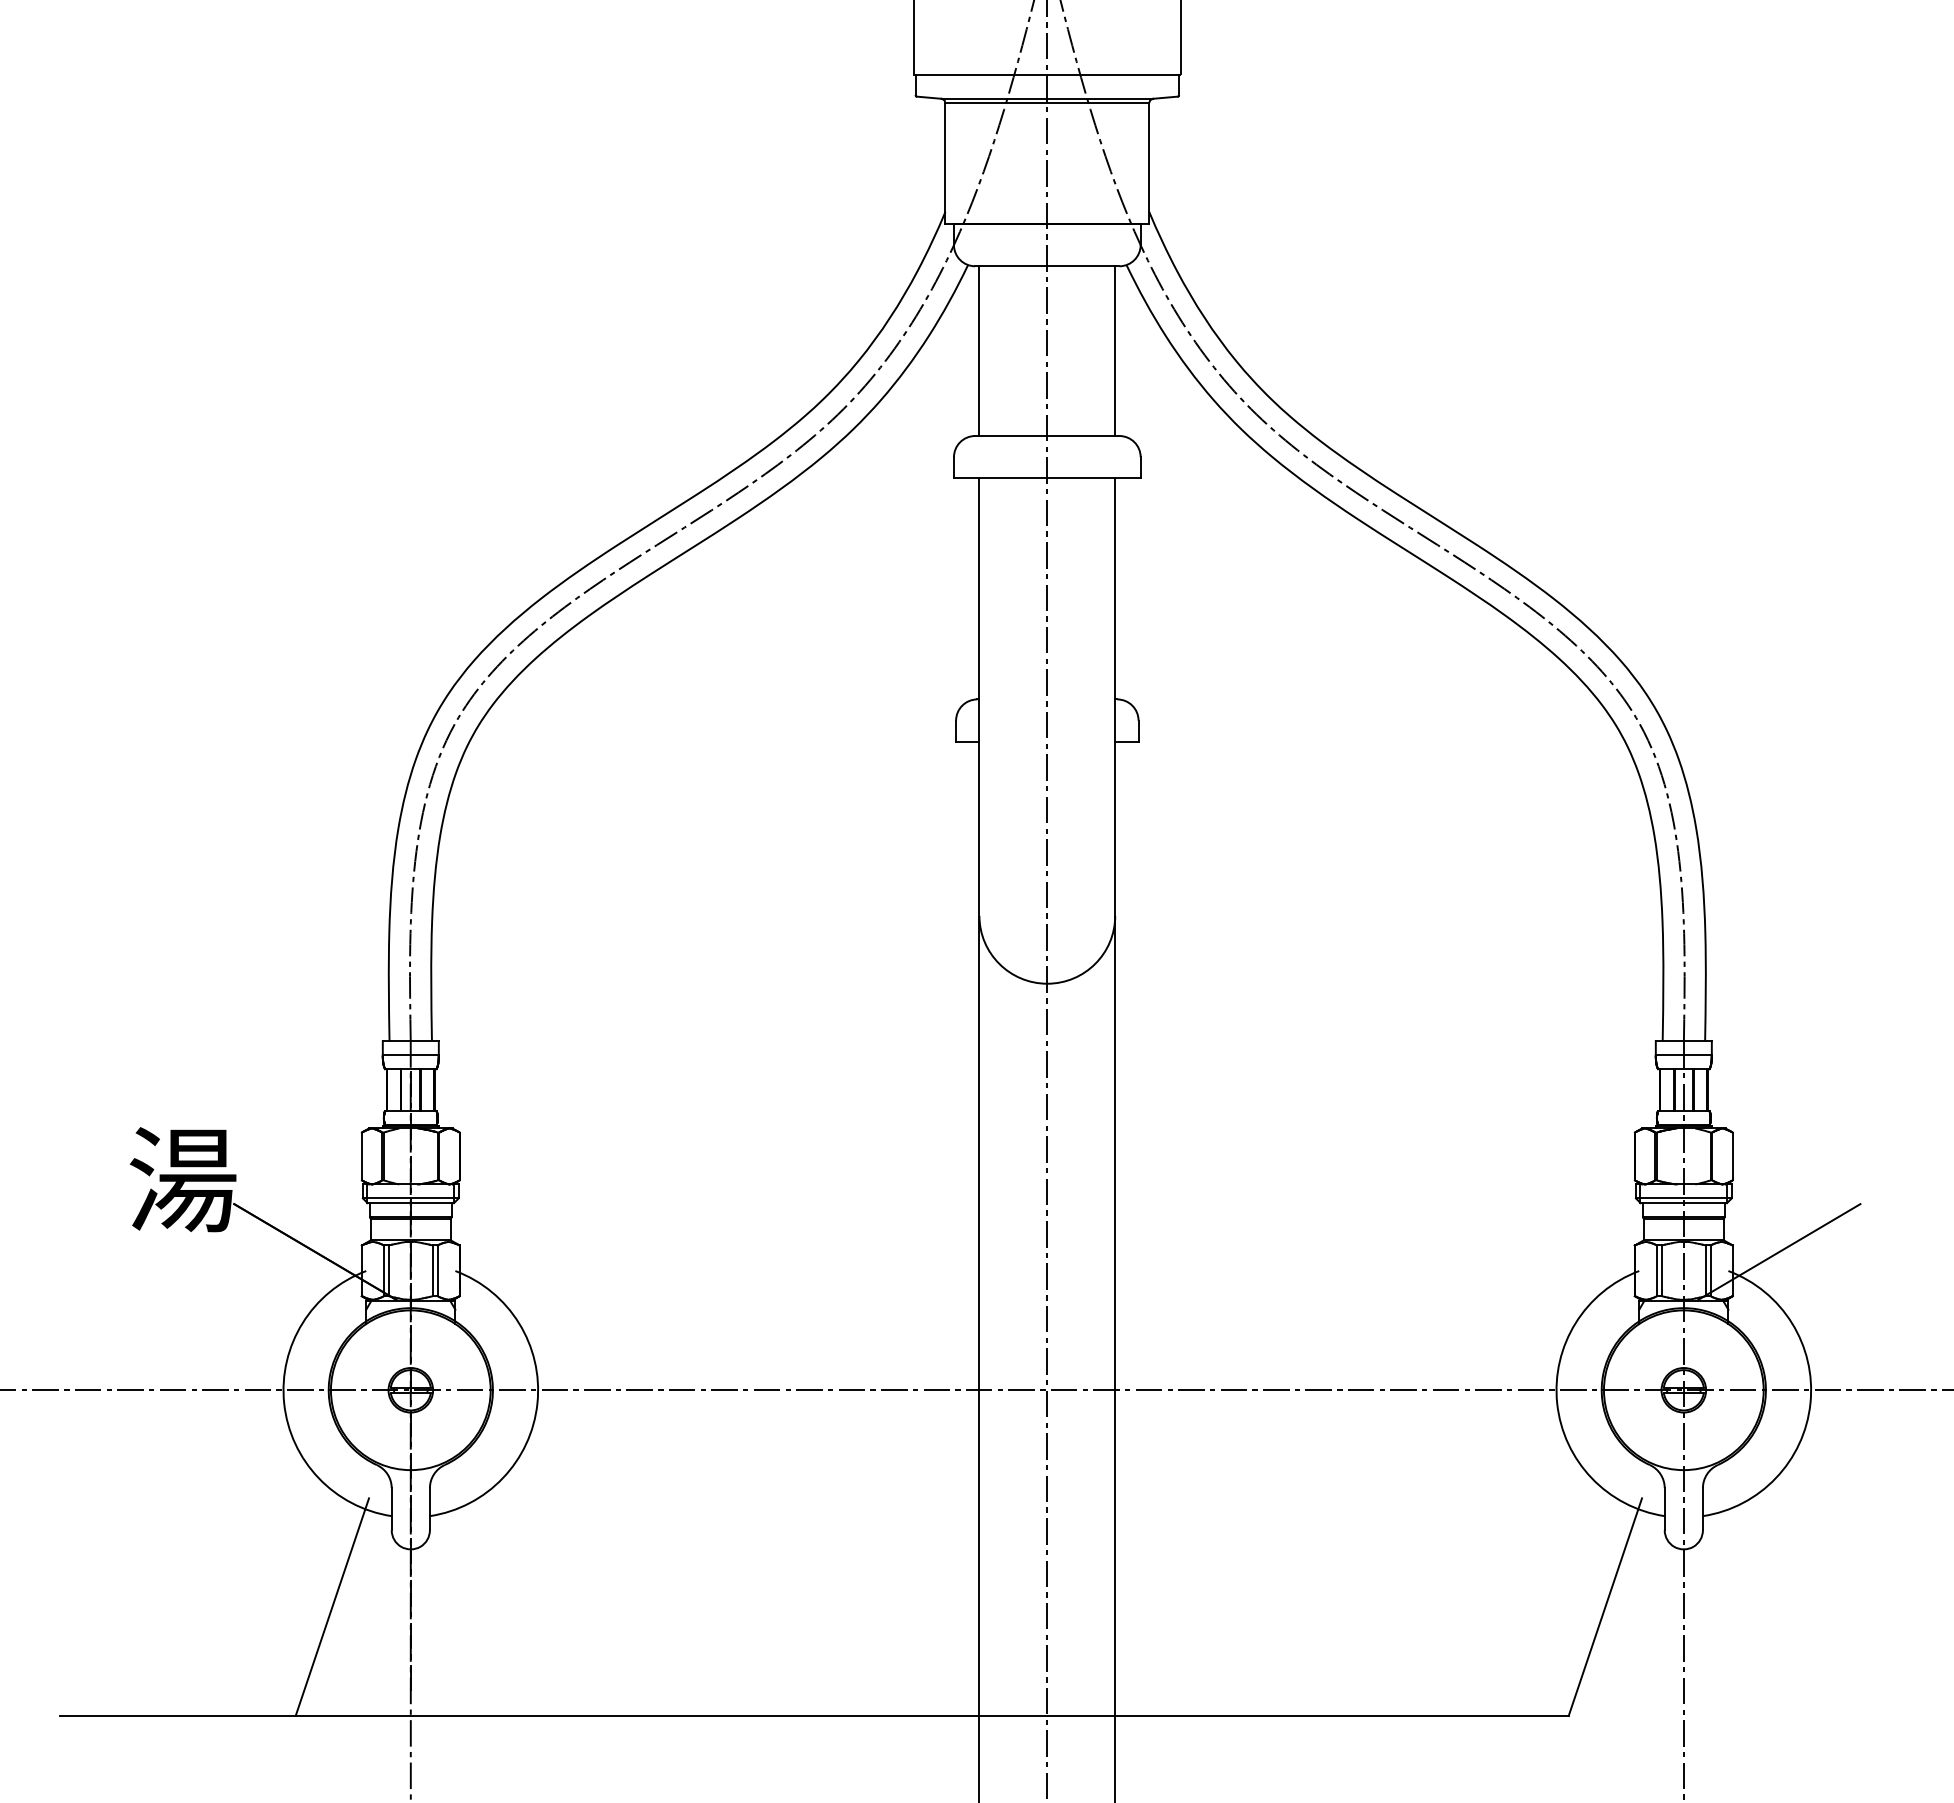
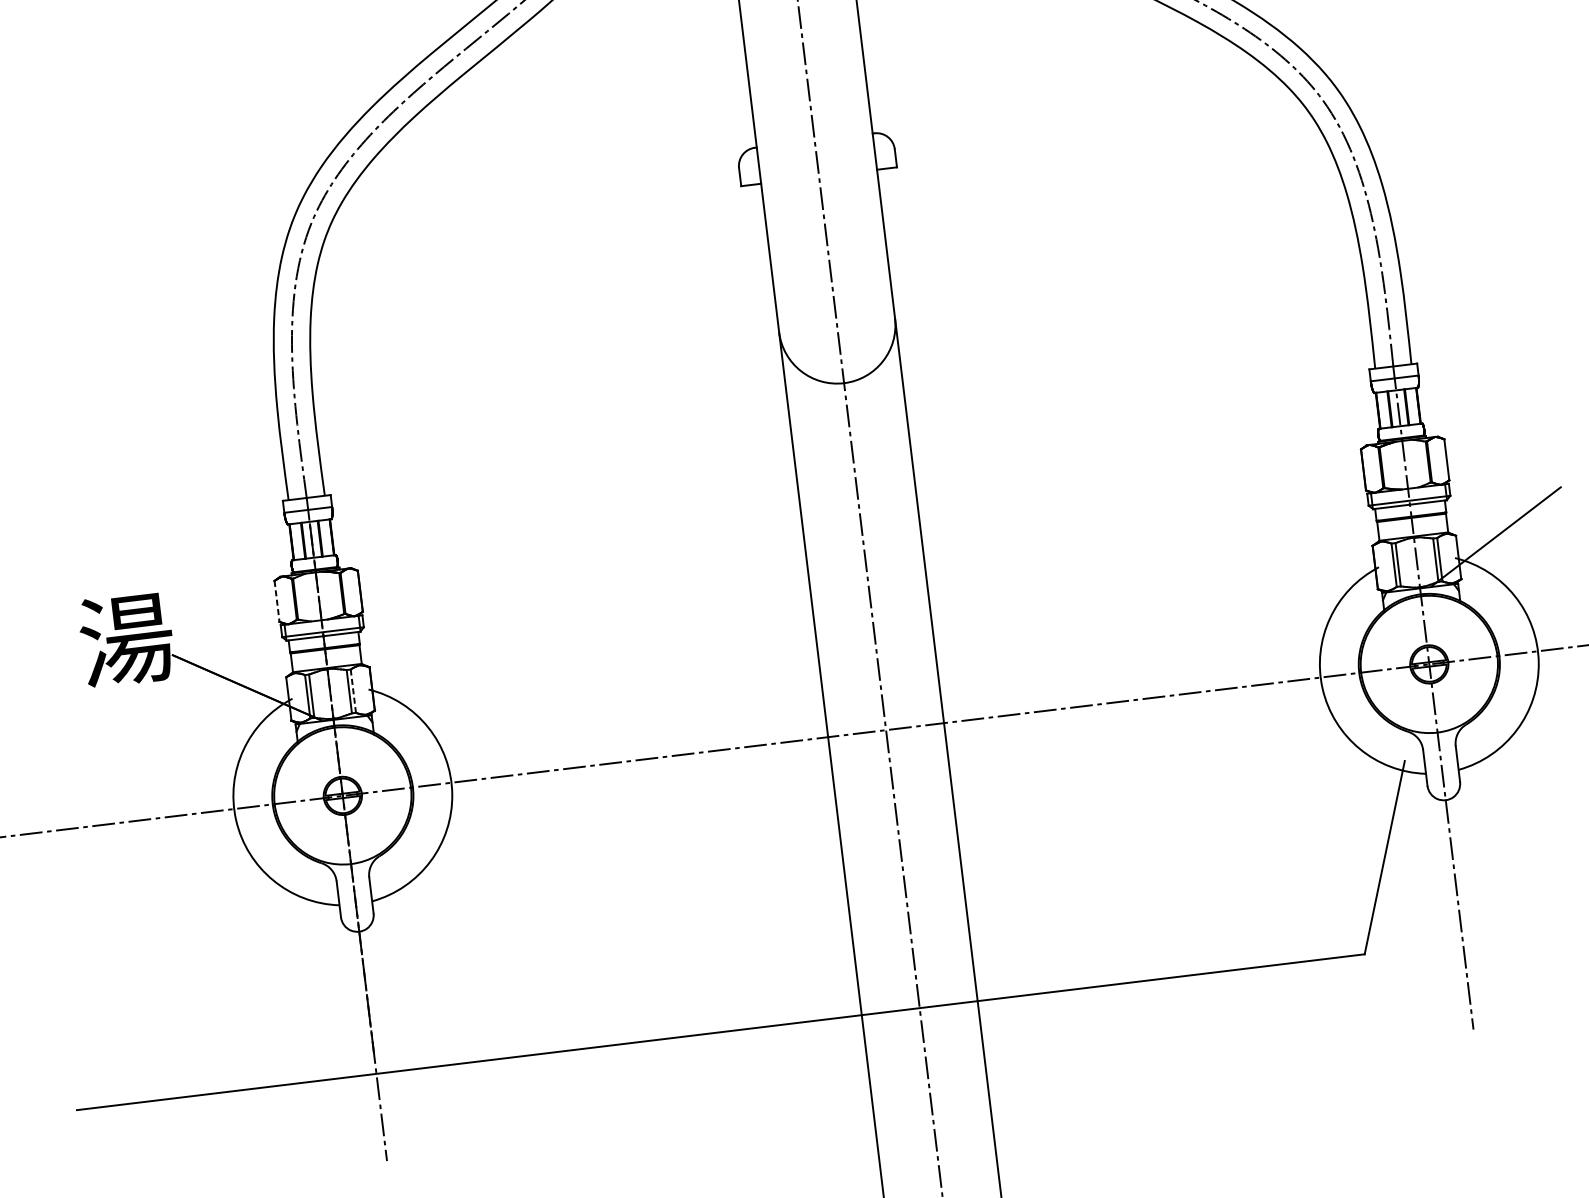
line: (362, 1156) -> (277, 601), solid -> dashed
line: (437, 1271) -> (353, 691), solid -> dashed
line: (332, 1606) -> (298, 988), removed

